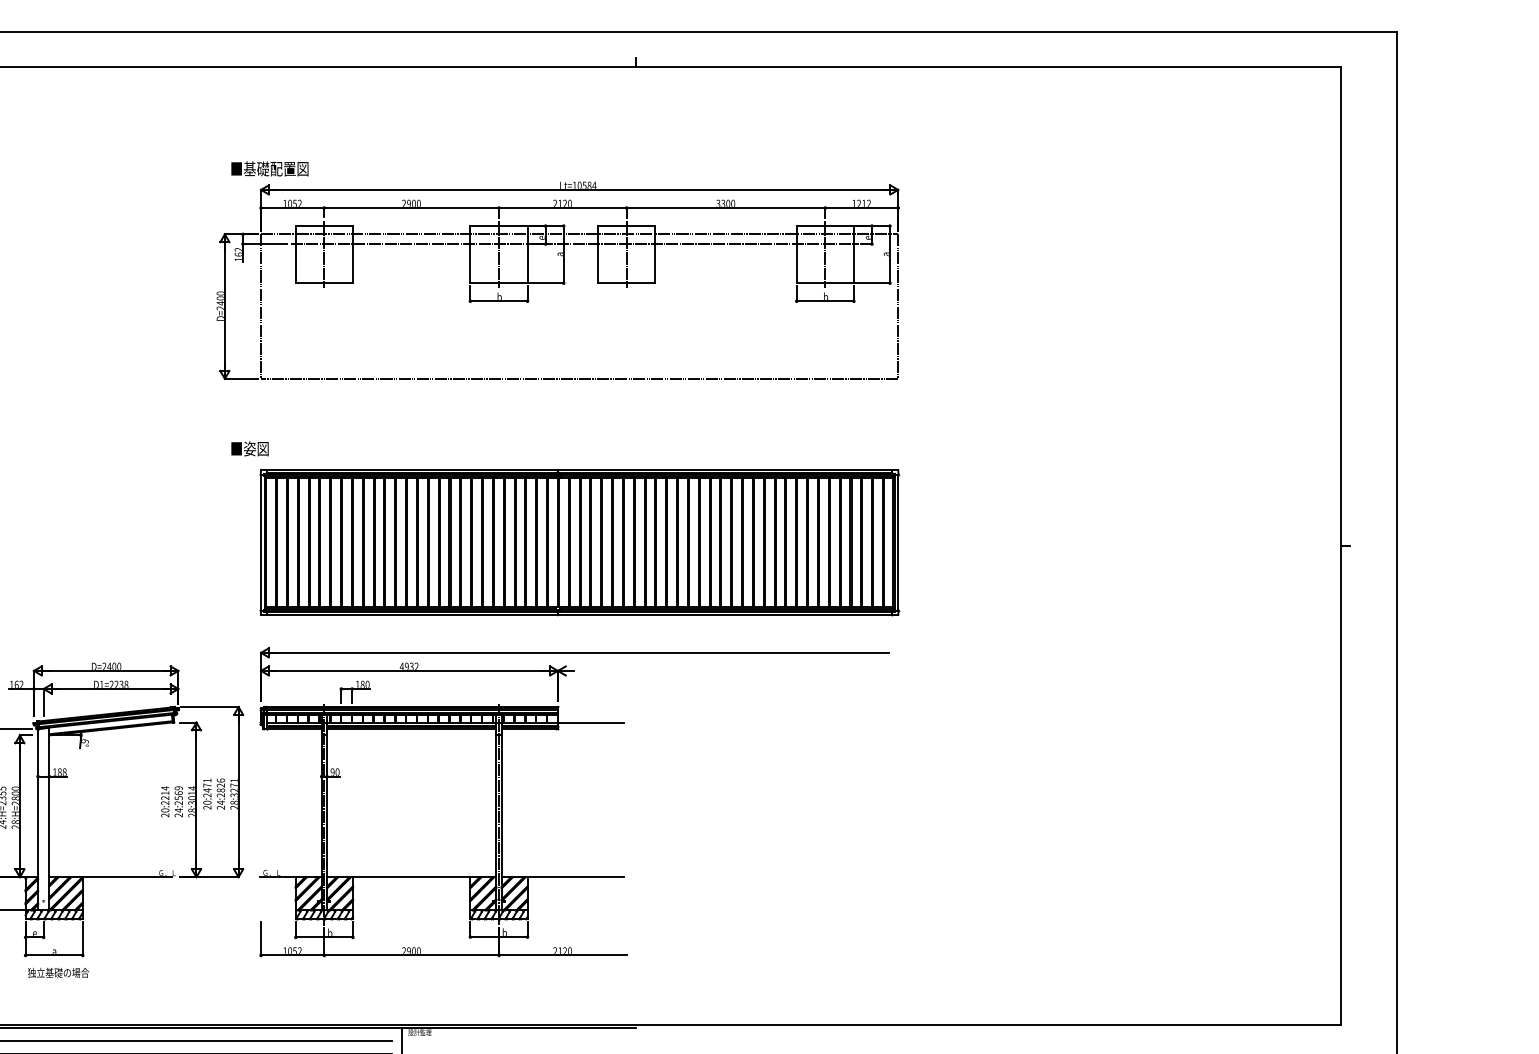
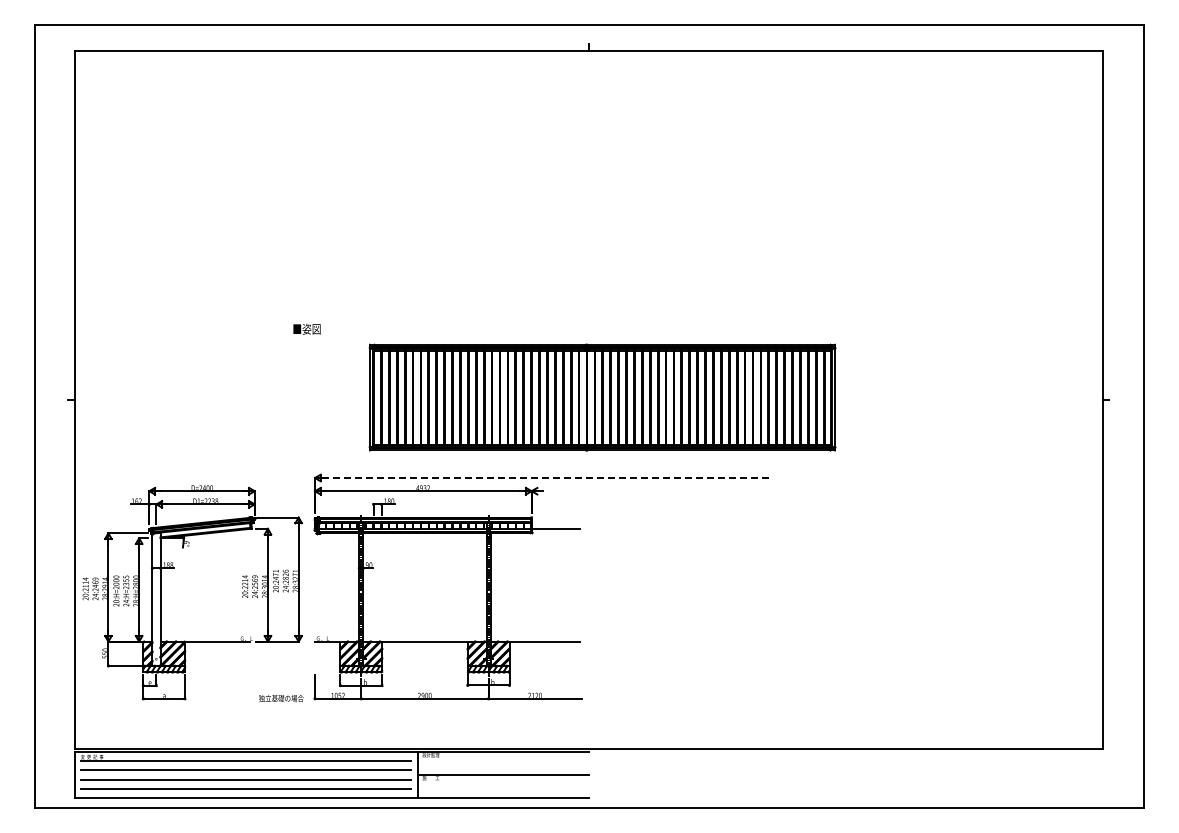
part: (557, 271) -> (531, 199), removed
part: (579, 542) -> (602, 397), moved
line: (579, 653) -> (547, 478), solid -> dashed
text: (58, 972) -> (281, 698), moved

